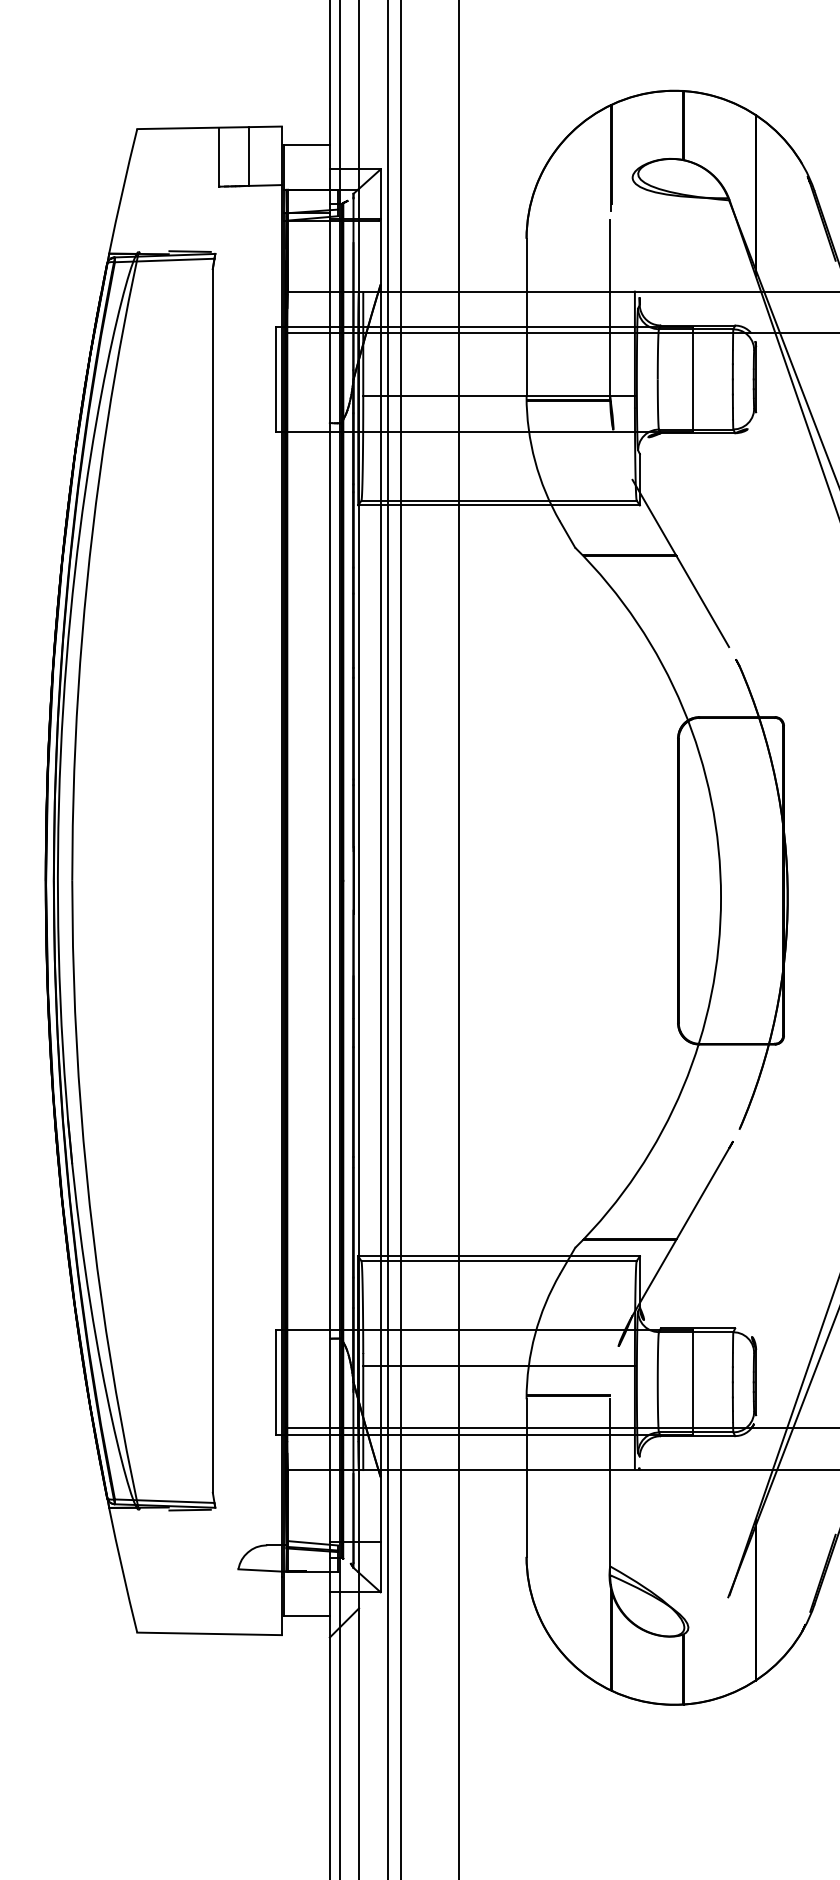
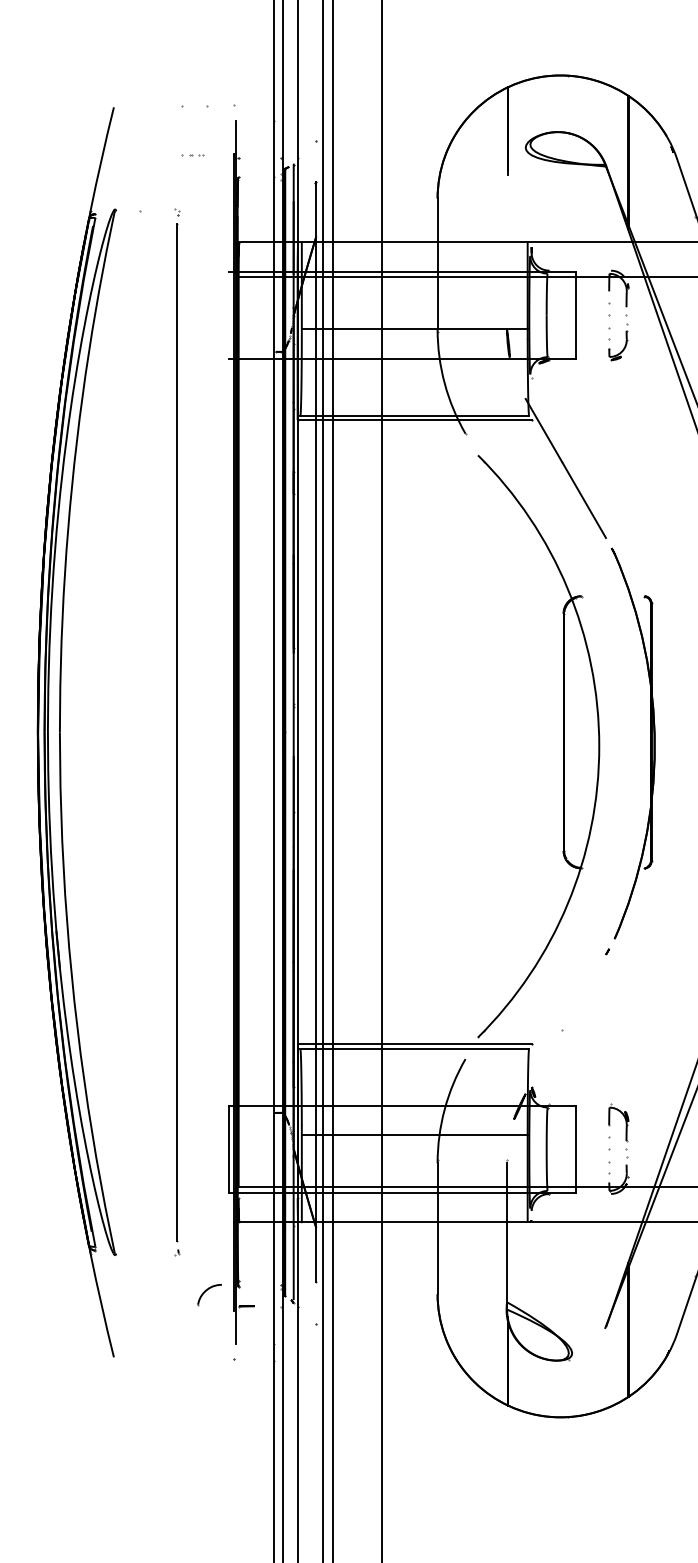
line: (610, 308) -> (507, 256), removed
line: (275, 378) -> (228, 314), removed
line: (680, 1231) -> (565, 1023), removed

